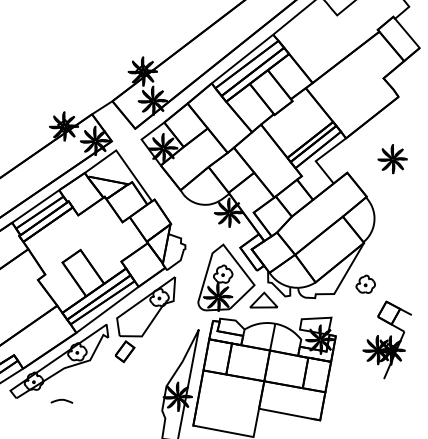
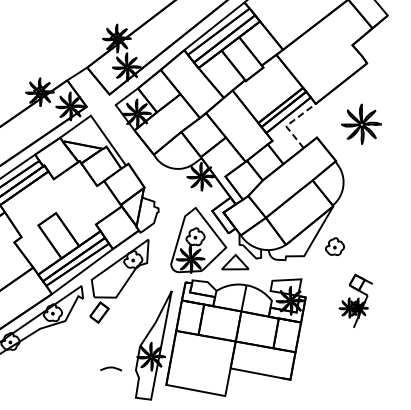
line: (318, 158) -> (288, 123), solid -> dashed
part: (392, 159) -> (361, 124), size x1.4
part: (386, 339) -> (355, 300), size x0.7
curve: (61, 400) -> (110, 368), moved

